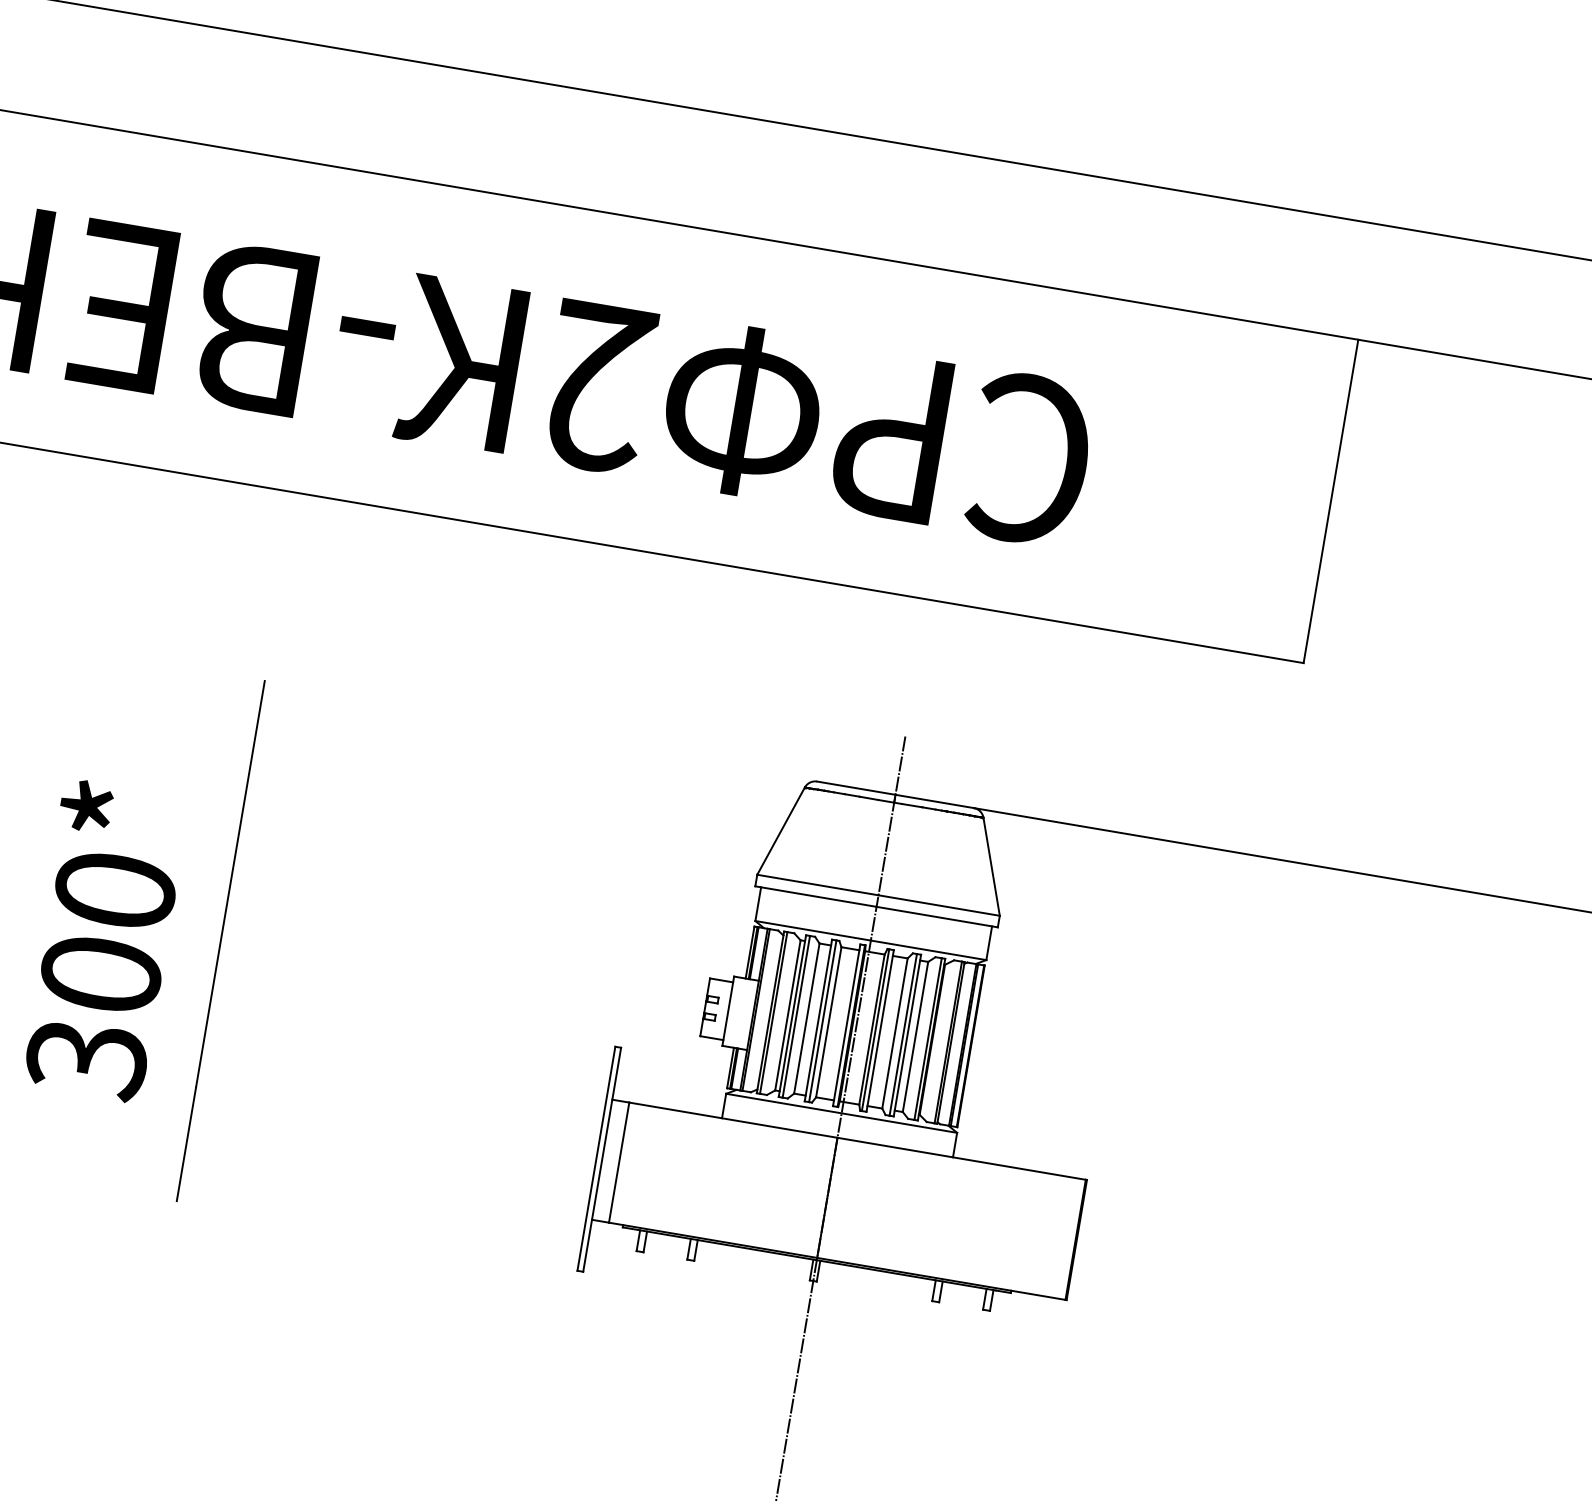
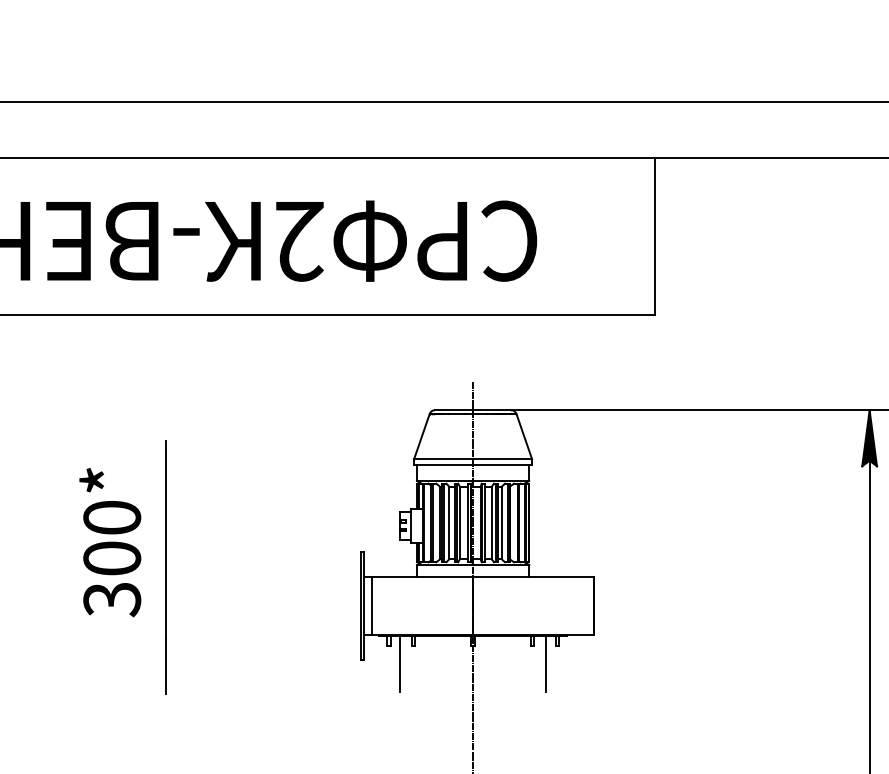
line: (219, 941) -> (165, 567), moved
line: (657, 1292) -> (400, 664), added
line: (958, 1343) -> (546, 664), added

